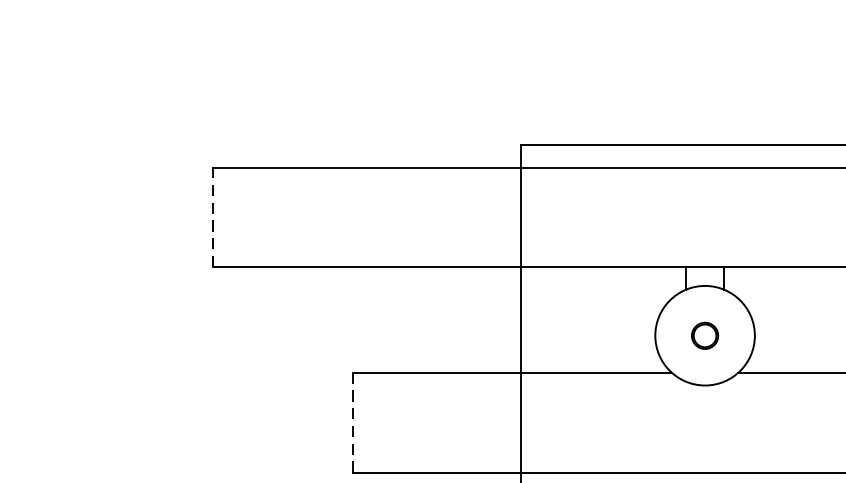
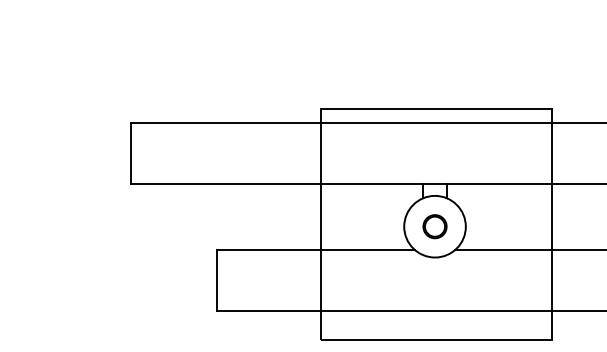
line: (212, 217) -> (130, 153), dashed -> solid
circle: (704, 335) -> (434, 226), size x1.43
line: (353, 422) -> (217, 280), dashed -> solid

